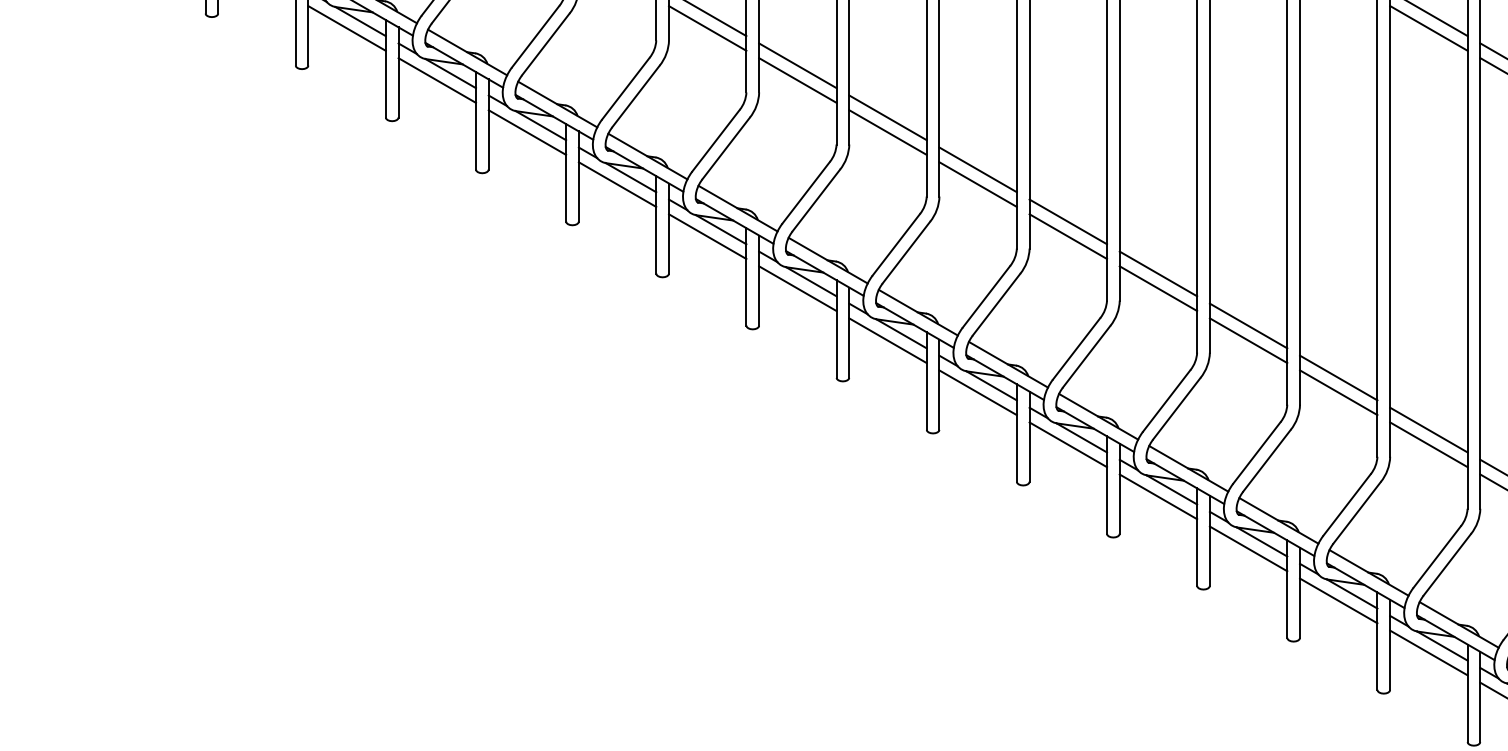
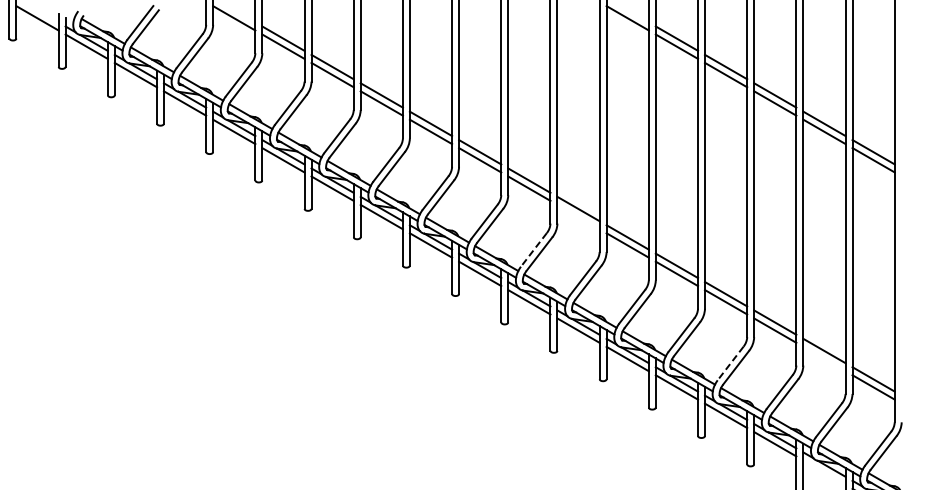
line: (978, 183) -> (578, 216), removed
line: (895, 245) -> (533, 250), solid -> dashed
line: (1428, 443) -> (824, 358), removed
line: (1256, 452) -> (730, 363), solid -> dashed
line: (1428, 652) -> (824, 472), removed

